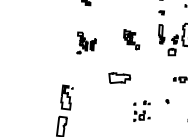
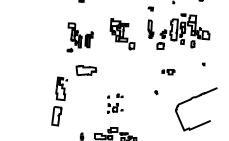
part: (131, 39) -> (122, 34), size x1.67
part: (85, 43) -> (79, 37), size x1.43
part: (119, 78) -> (86, 70), moved
part: (142, 110) -> (115, 103), moved

